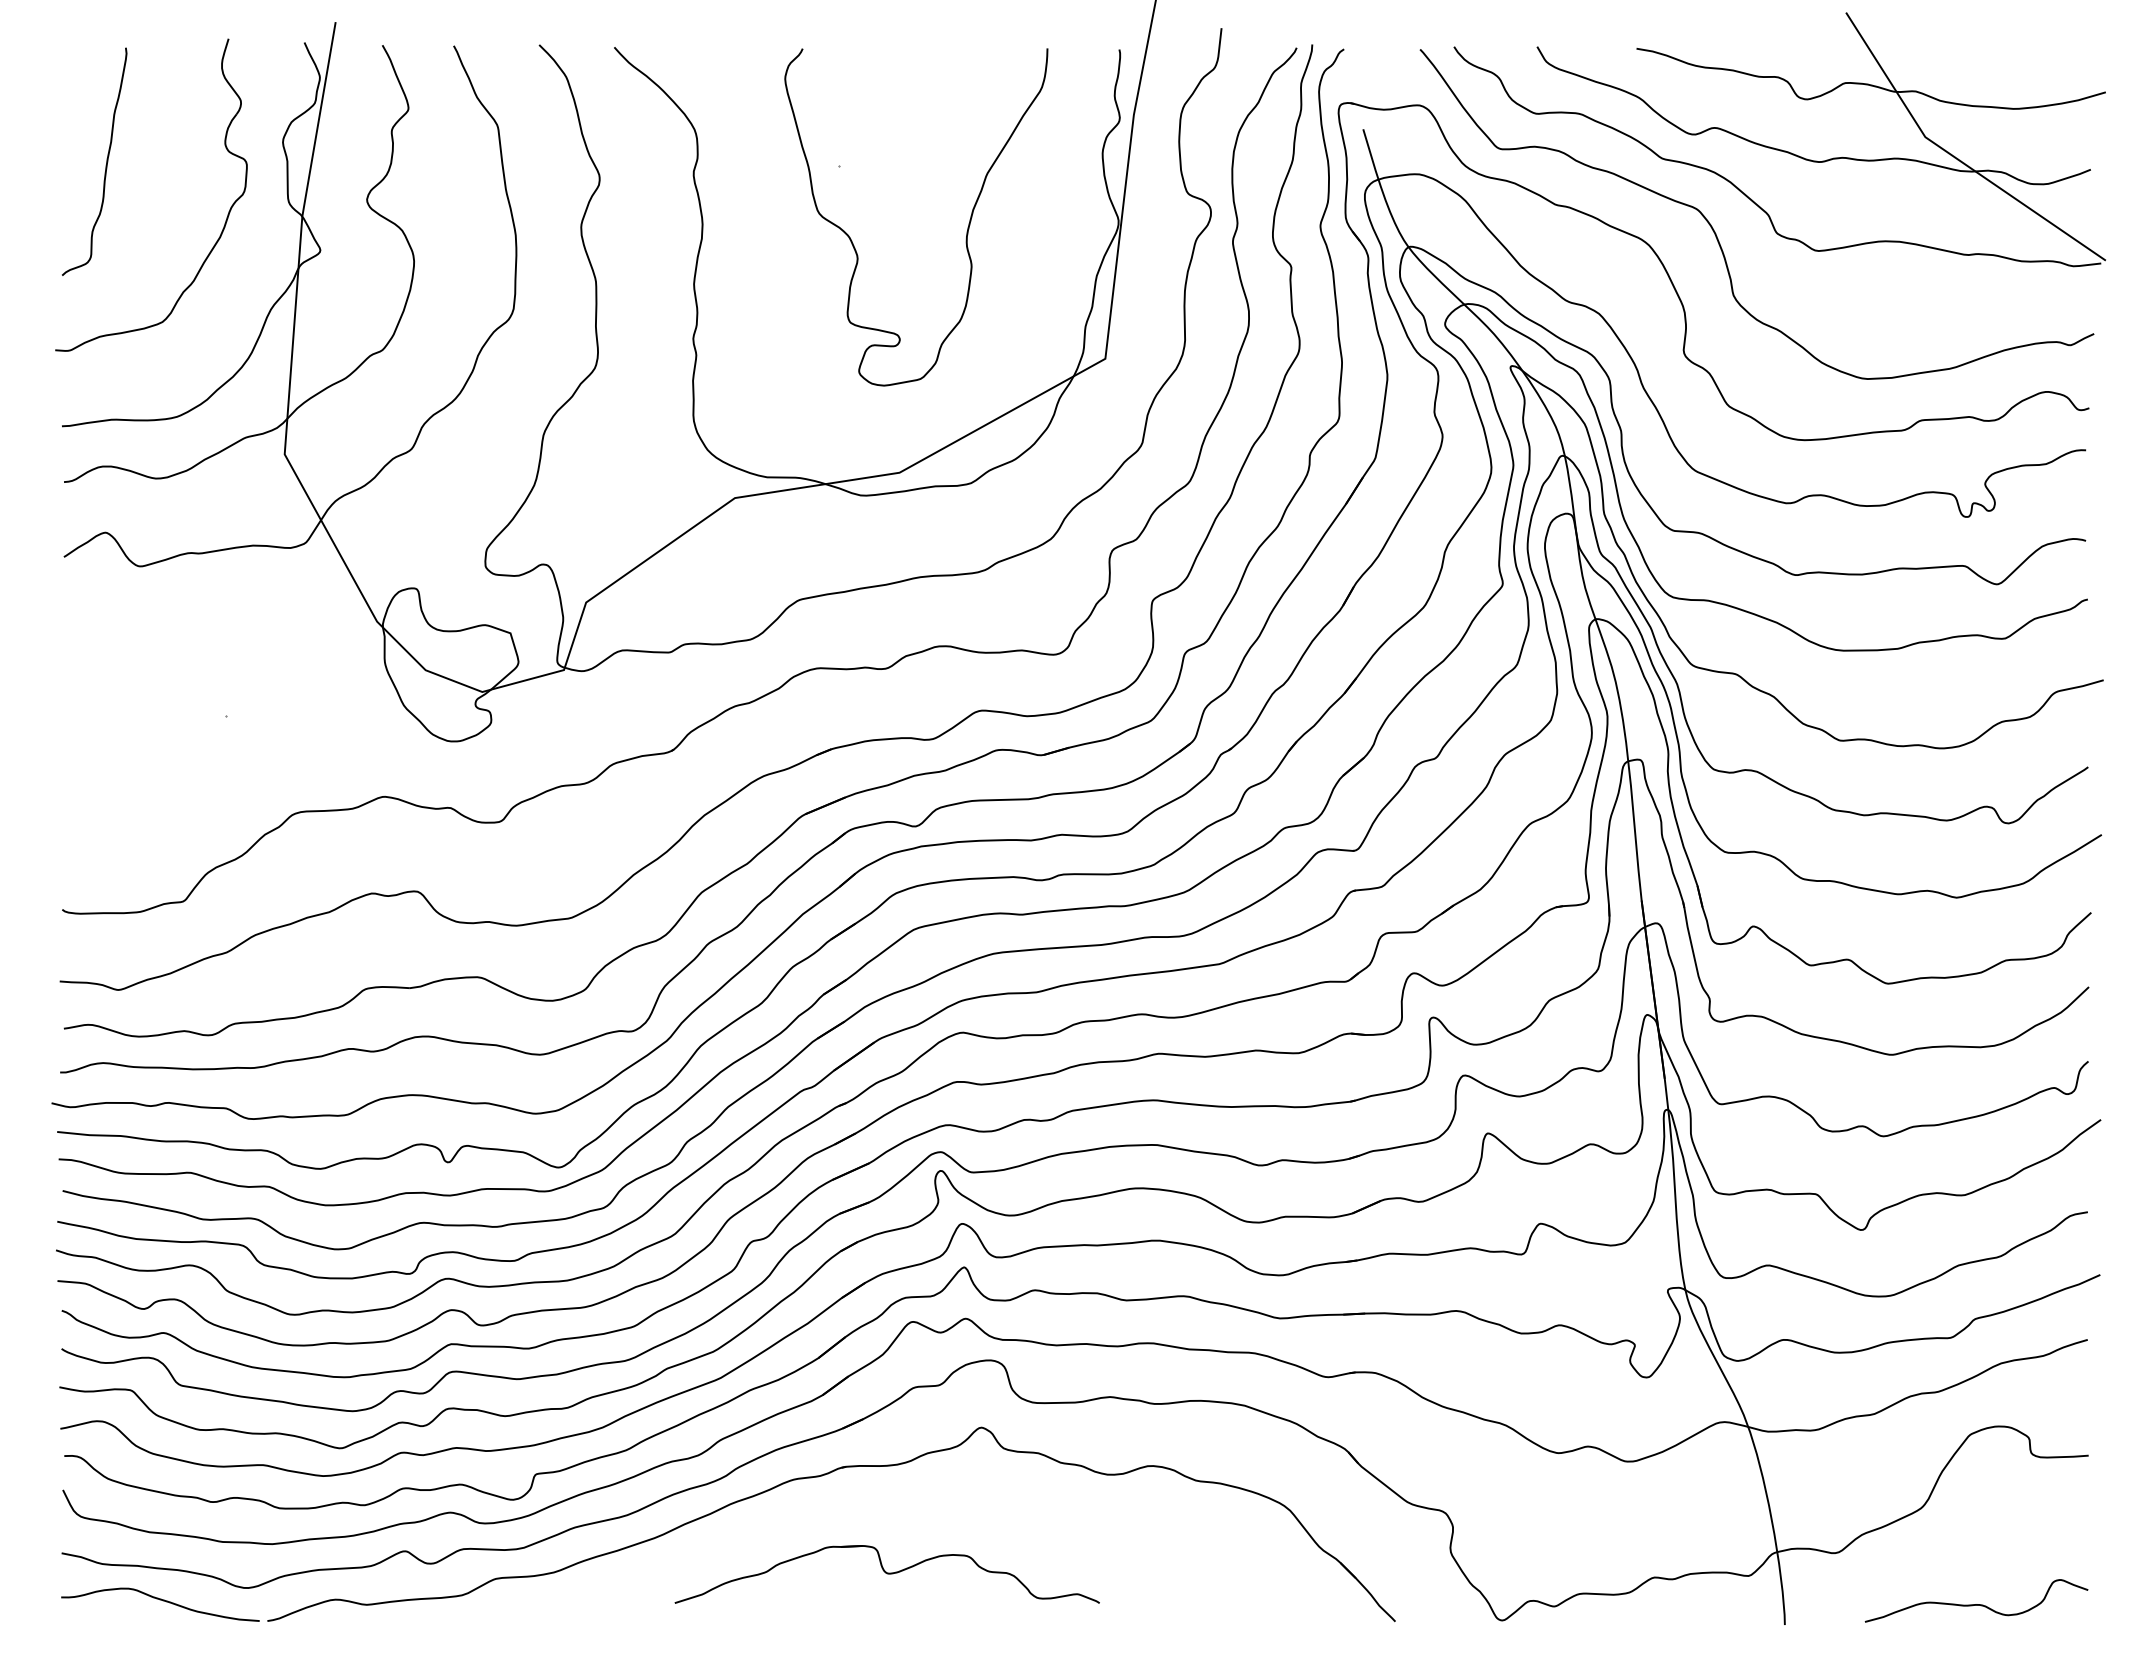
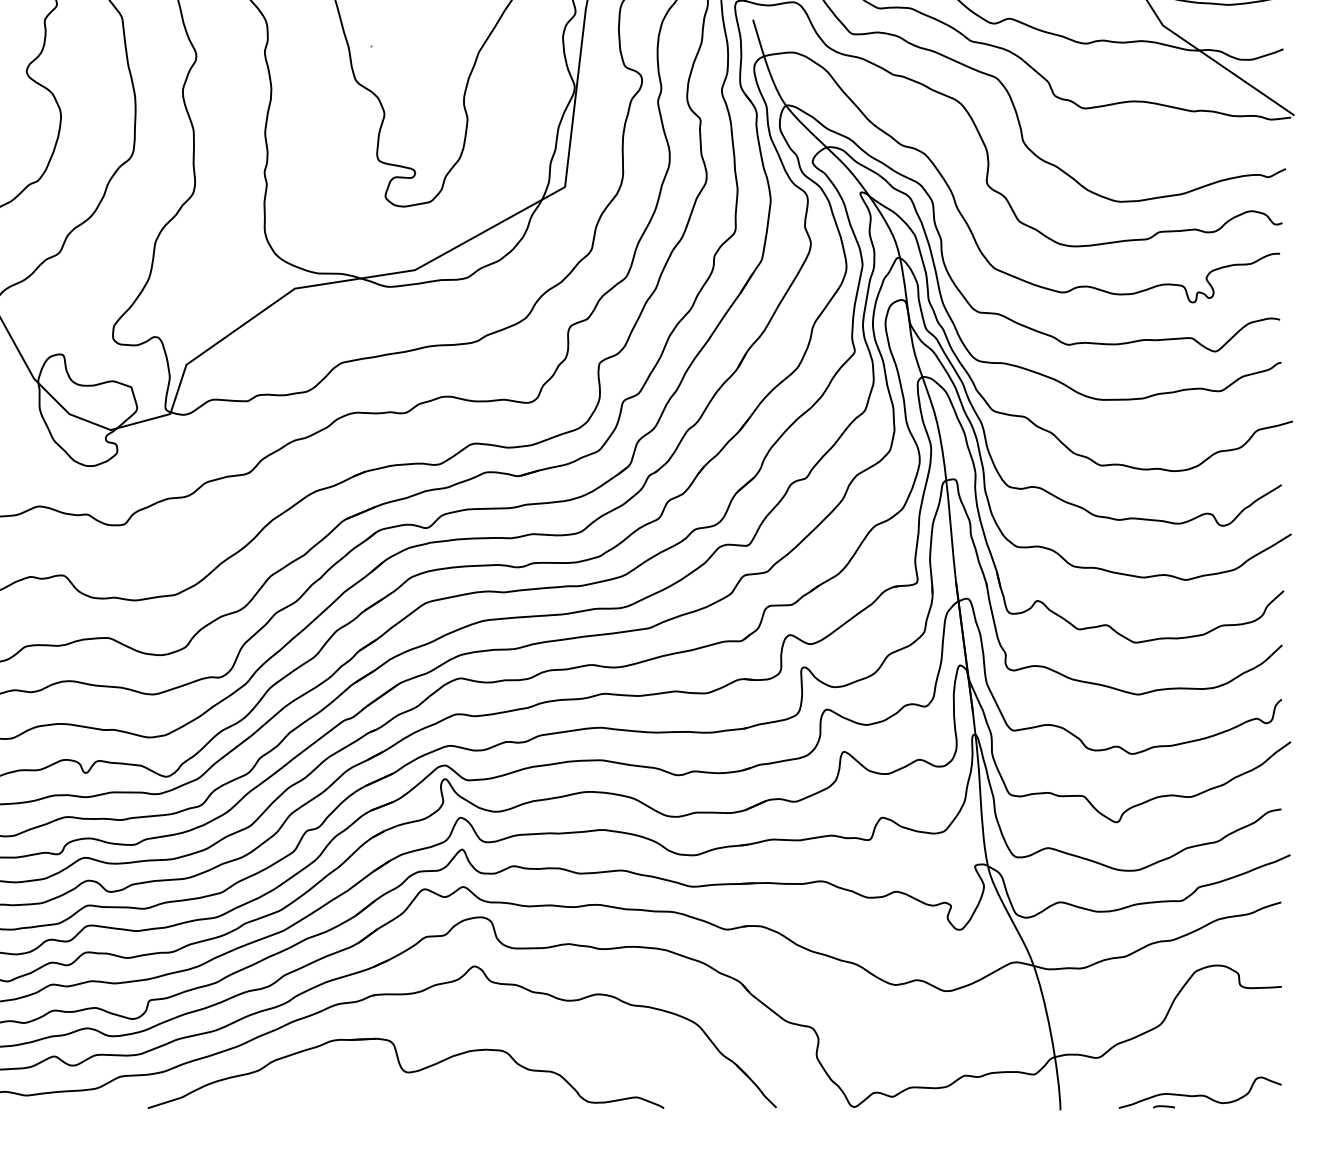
part: (887, 1574) -> (406, 1073), size x1.67
curve: (1926, 1620) -> (1163, 1107), added

